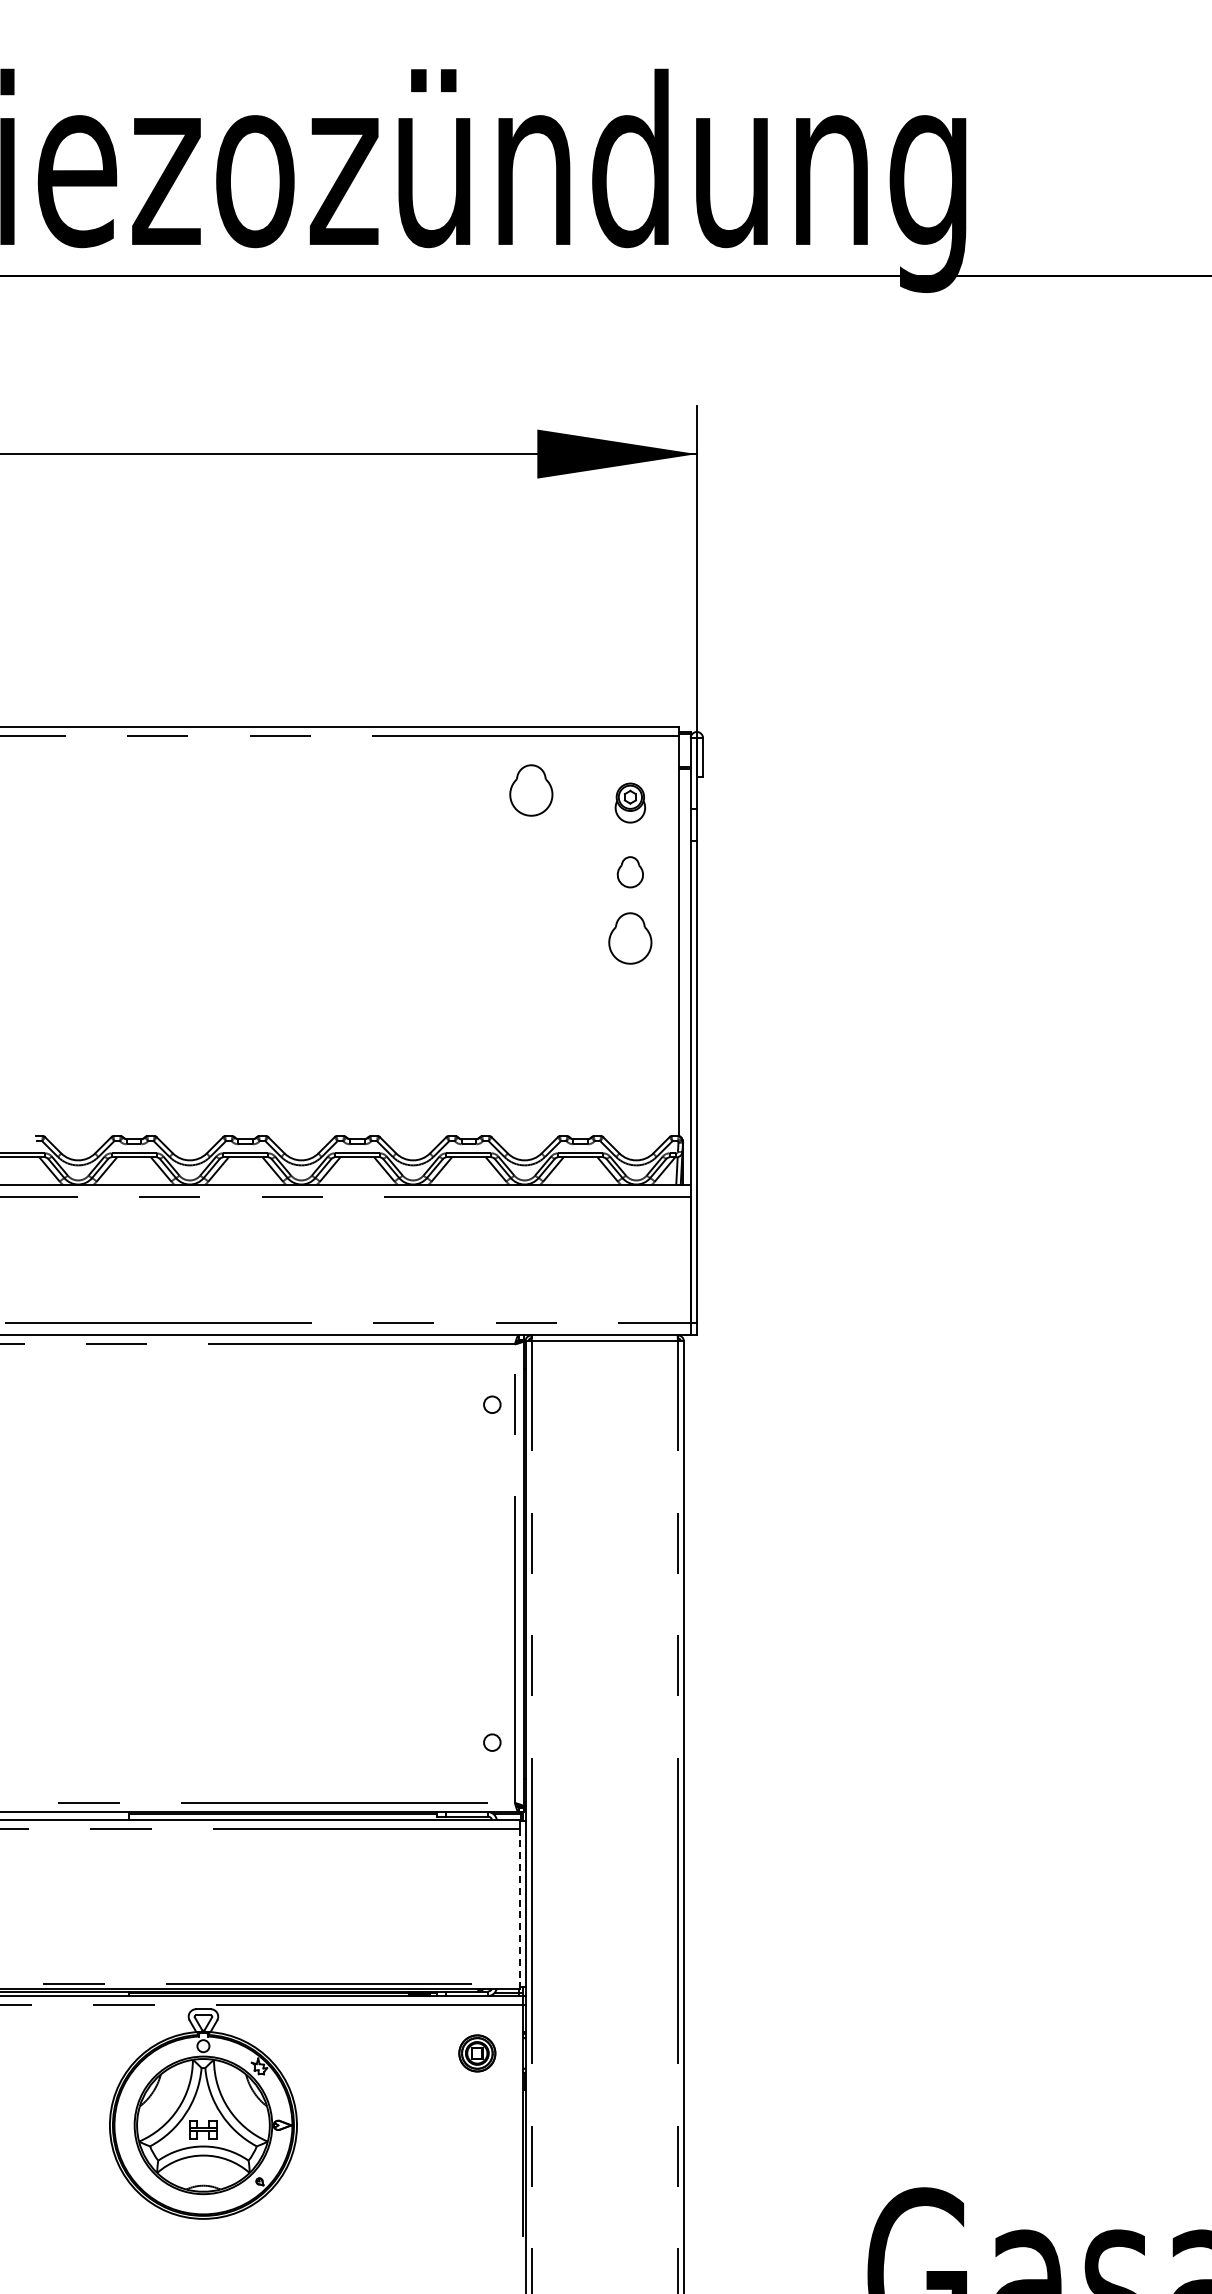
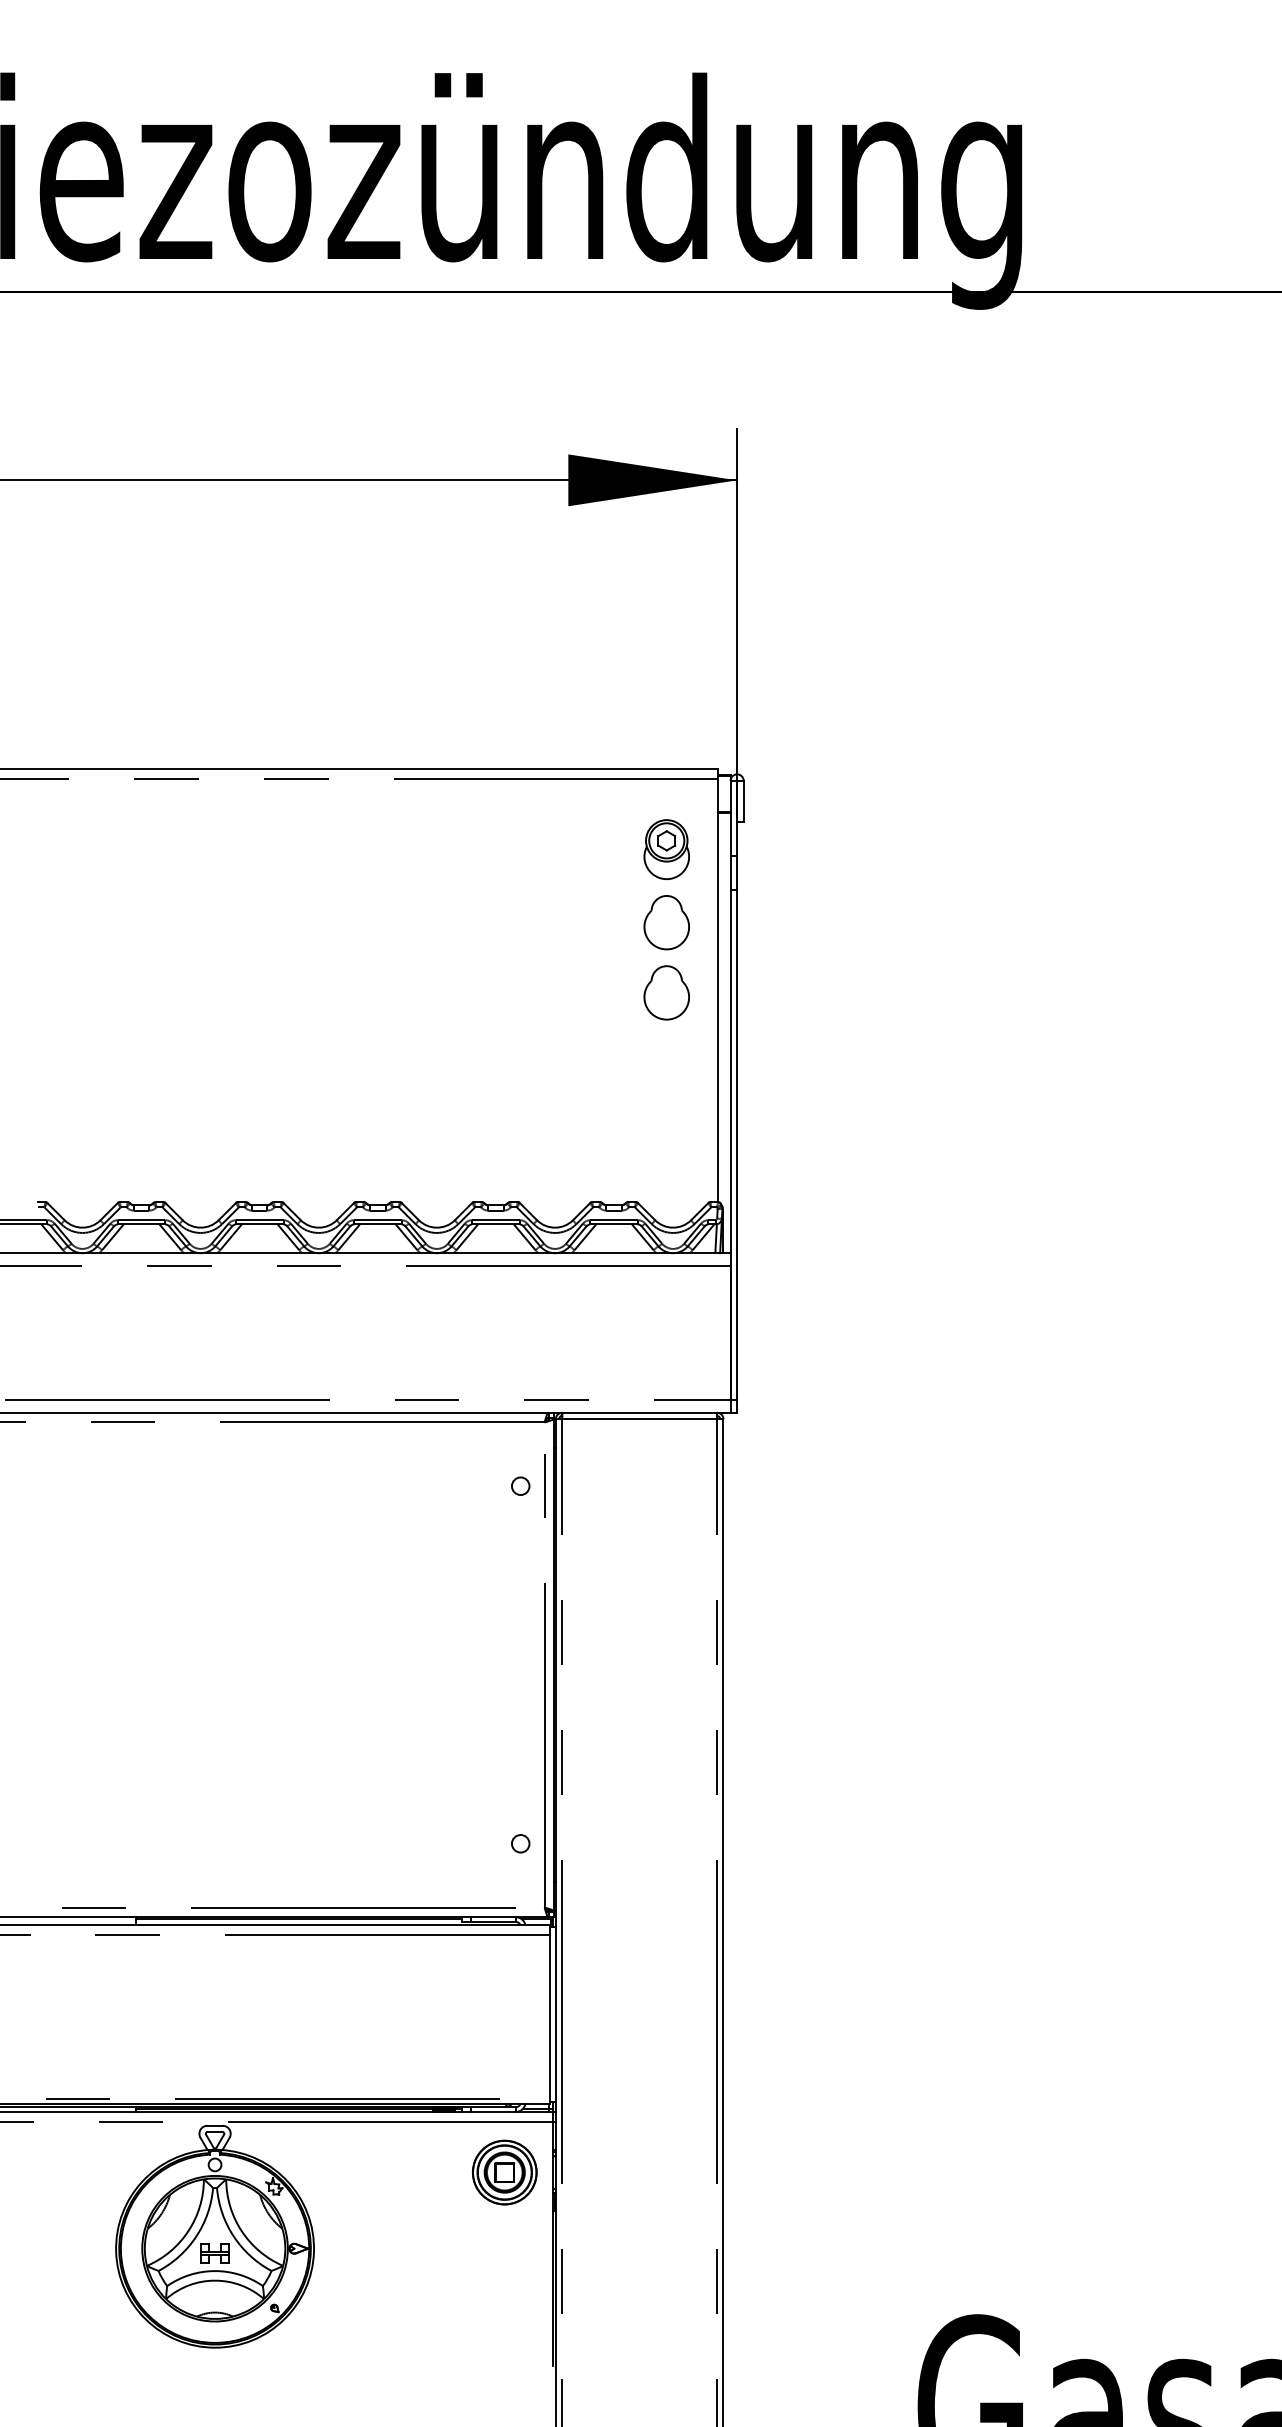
part: (531, 790) -> (562, 836), removed
part: (630, 802) -> (666, 848), size x1.43
part: (630, 872) -> (666, 923), size x1.67
line: (519, 1906) -> (549, 2017), dashed -> solid
part: (477, 2053) -> (505, 2172), size x1.67

